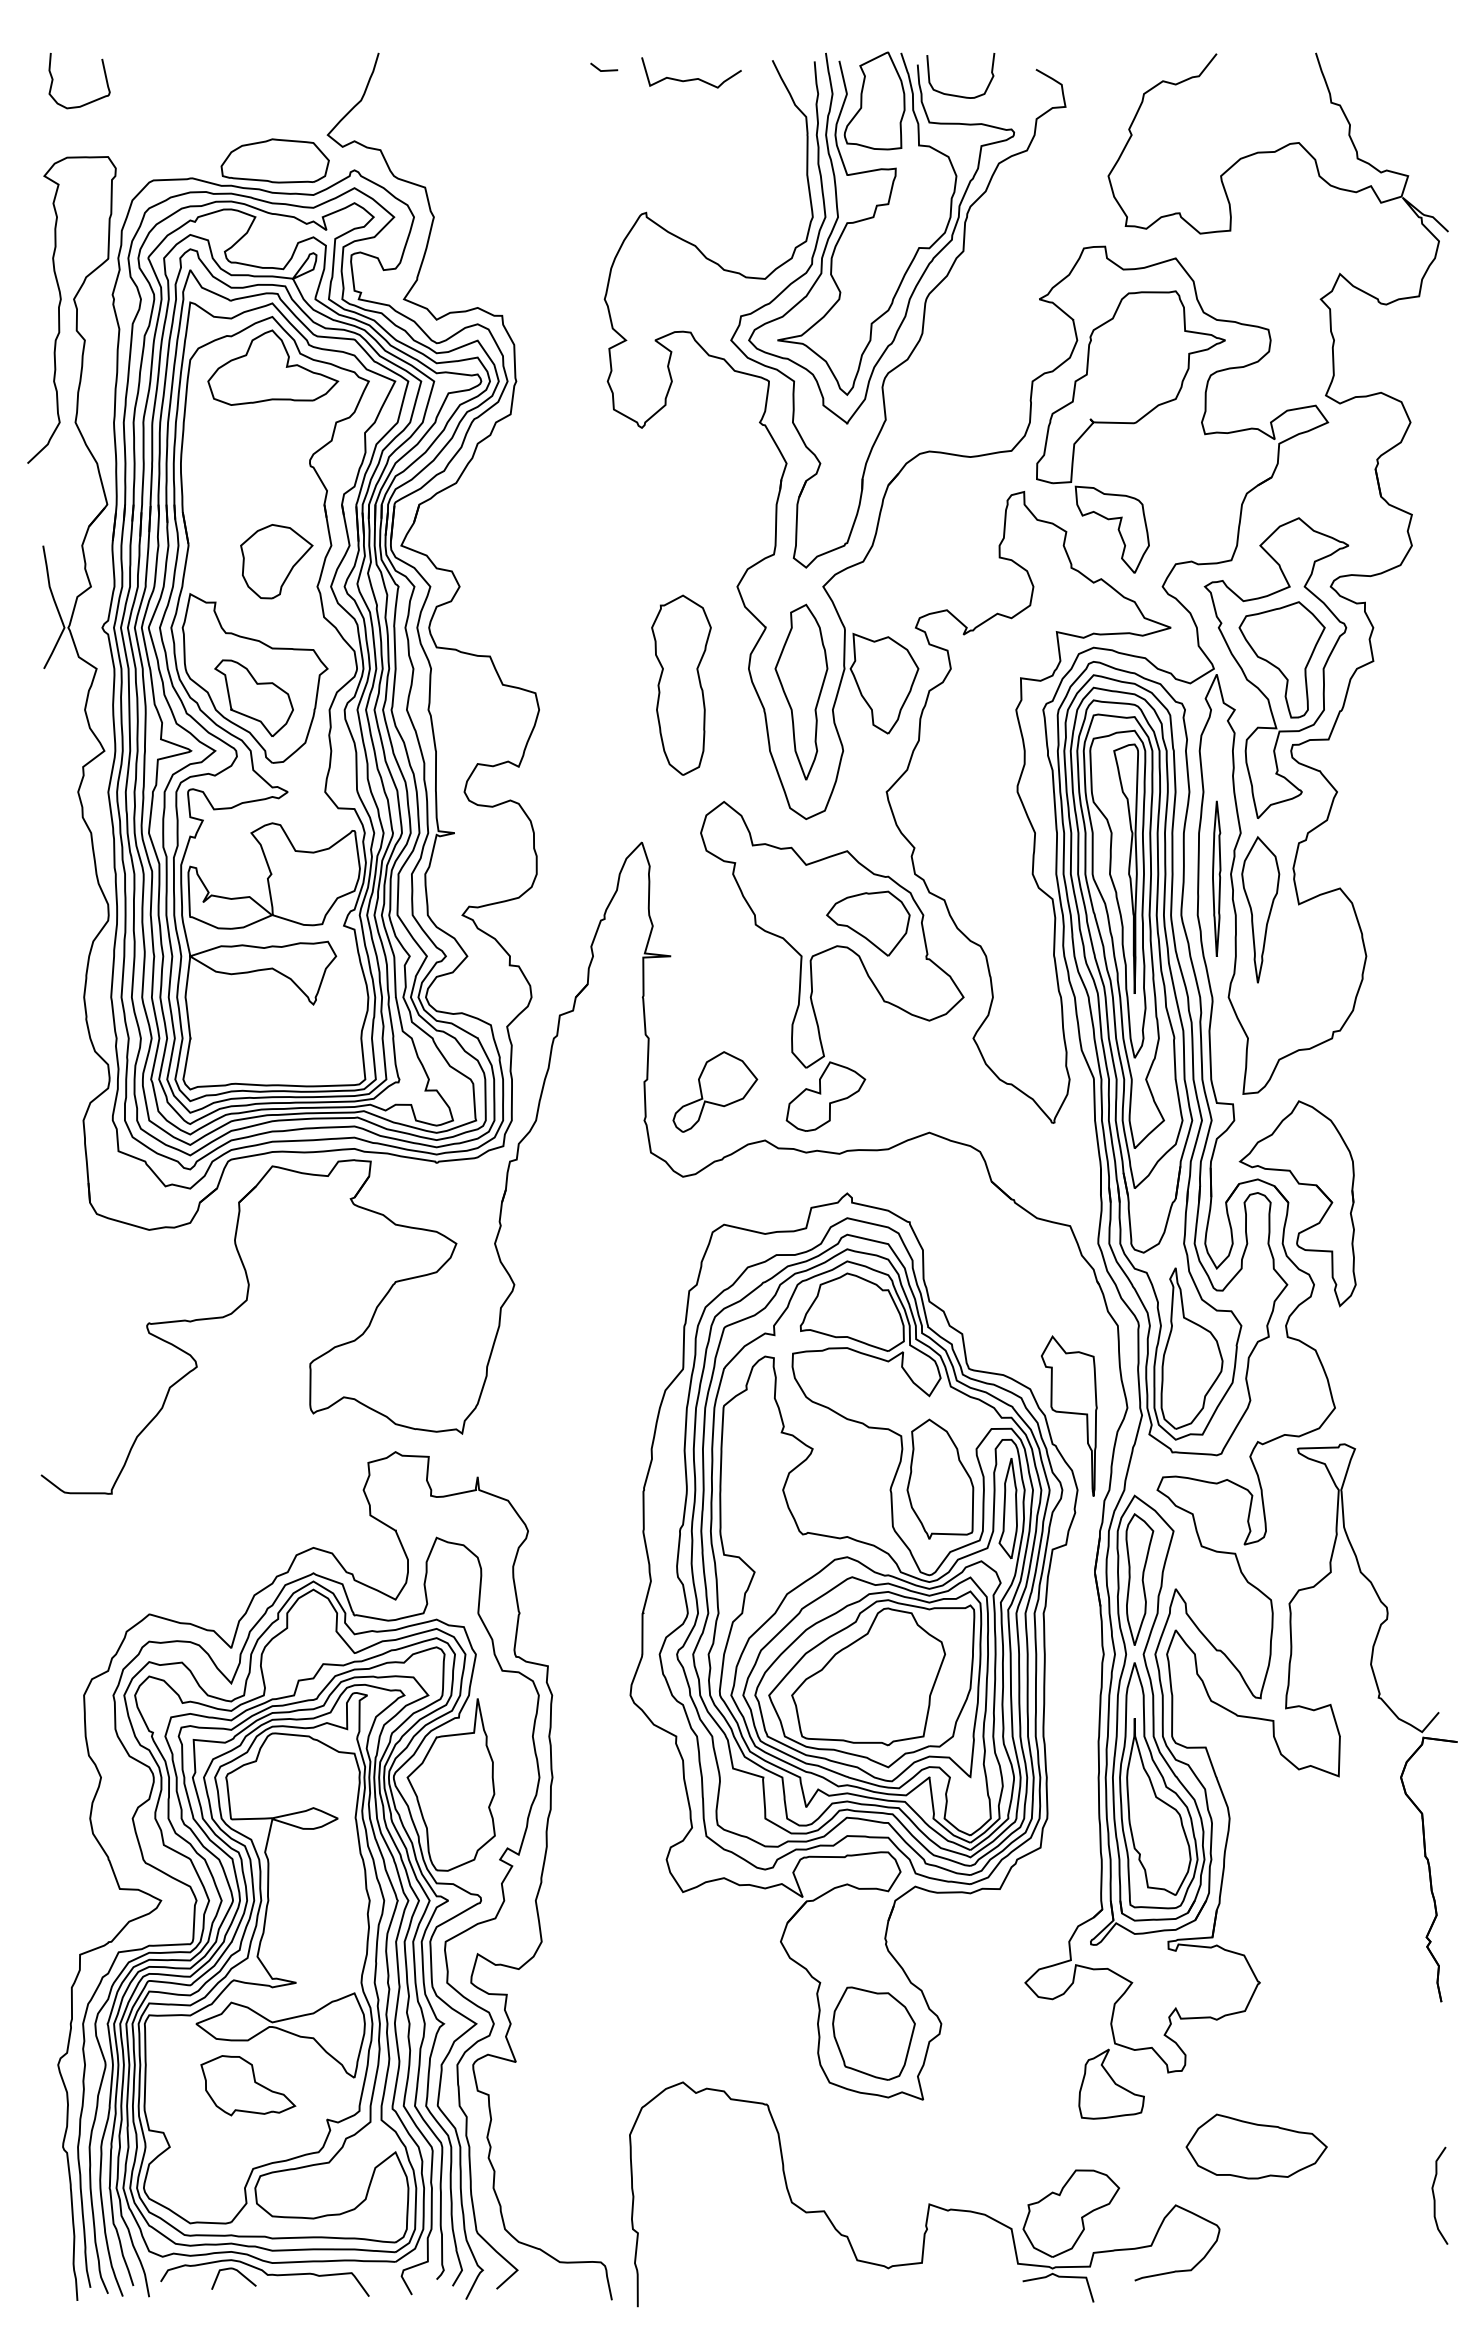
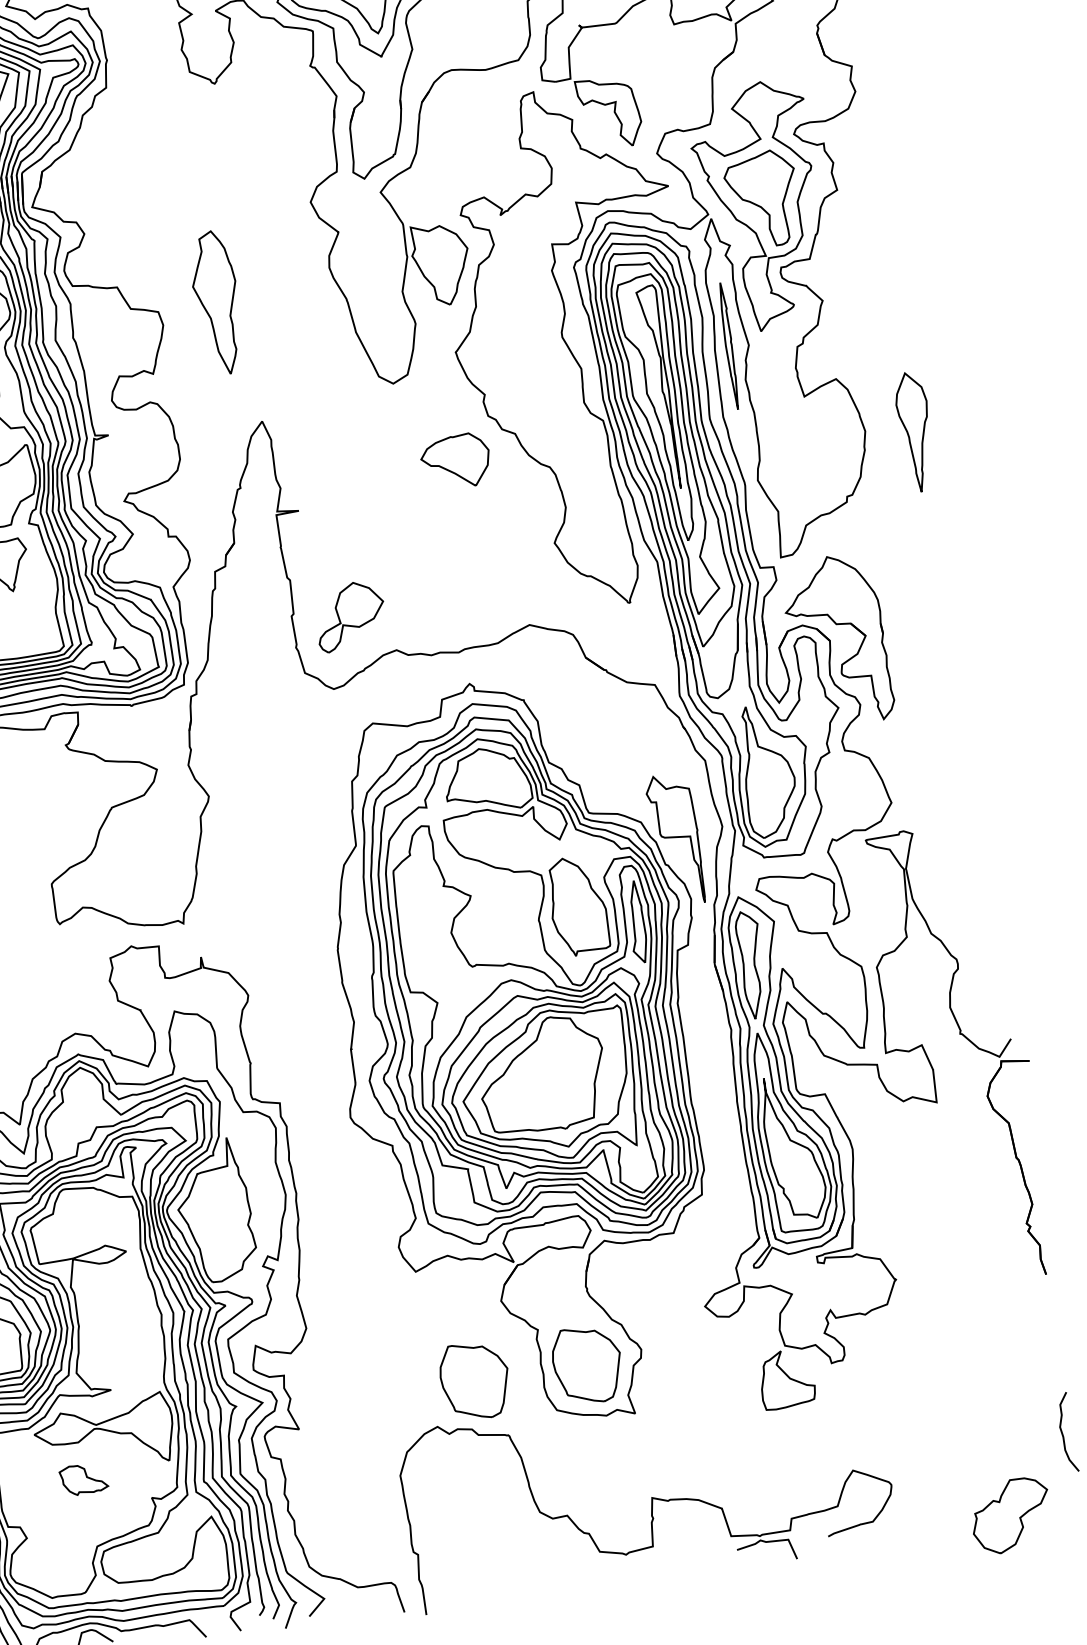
part: (681, 684) -> (276, 288), removed
part: (801, 691) -> (216, 302), moved
part: (1216, 878) -> (728, 345), moved
part: (1260, 909) -> (915, 431), moved
part: (827, 951) -> (425, 489), removed
part: (735, 2033) -> (474, 1380), added
part: (248, 2085) -> (83, 1479), size x0.6
part: (1256, 2146) -> (912, 1413), removed
part: (1071, 2213) -> (1011, 1515), moved

